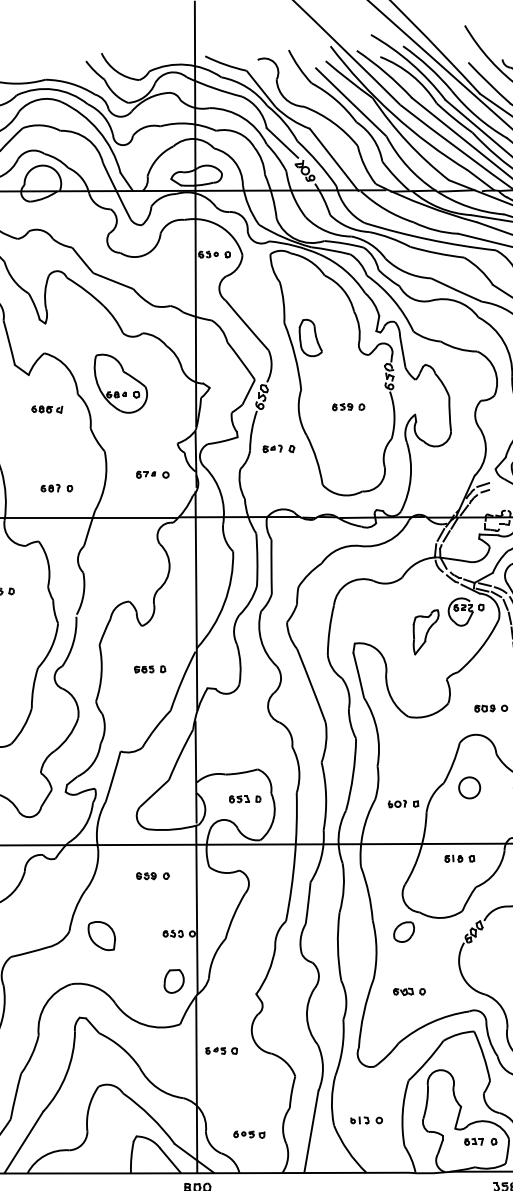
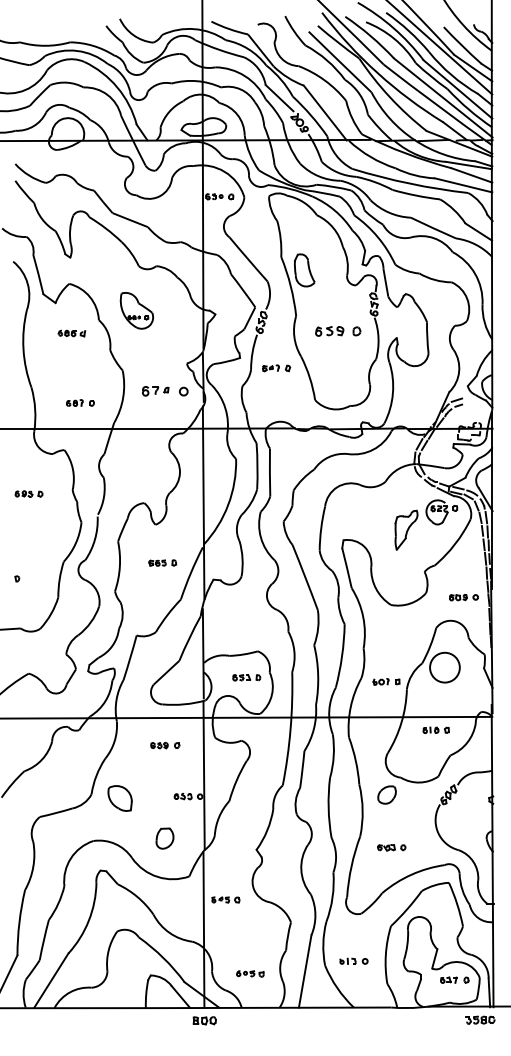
part: (120, 383) -> (136, 310), size x0.7
part: (347, 407) -> (337, 331), size x1.6
part: (152, 474) -> (164, 390), size x1.6
circle: (469, 787) -> (444, 667), size x1.6
part: (173, 981) -> (164, 838), moved

